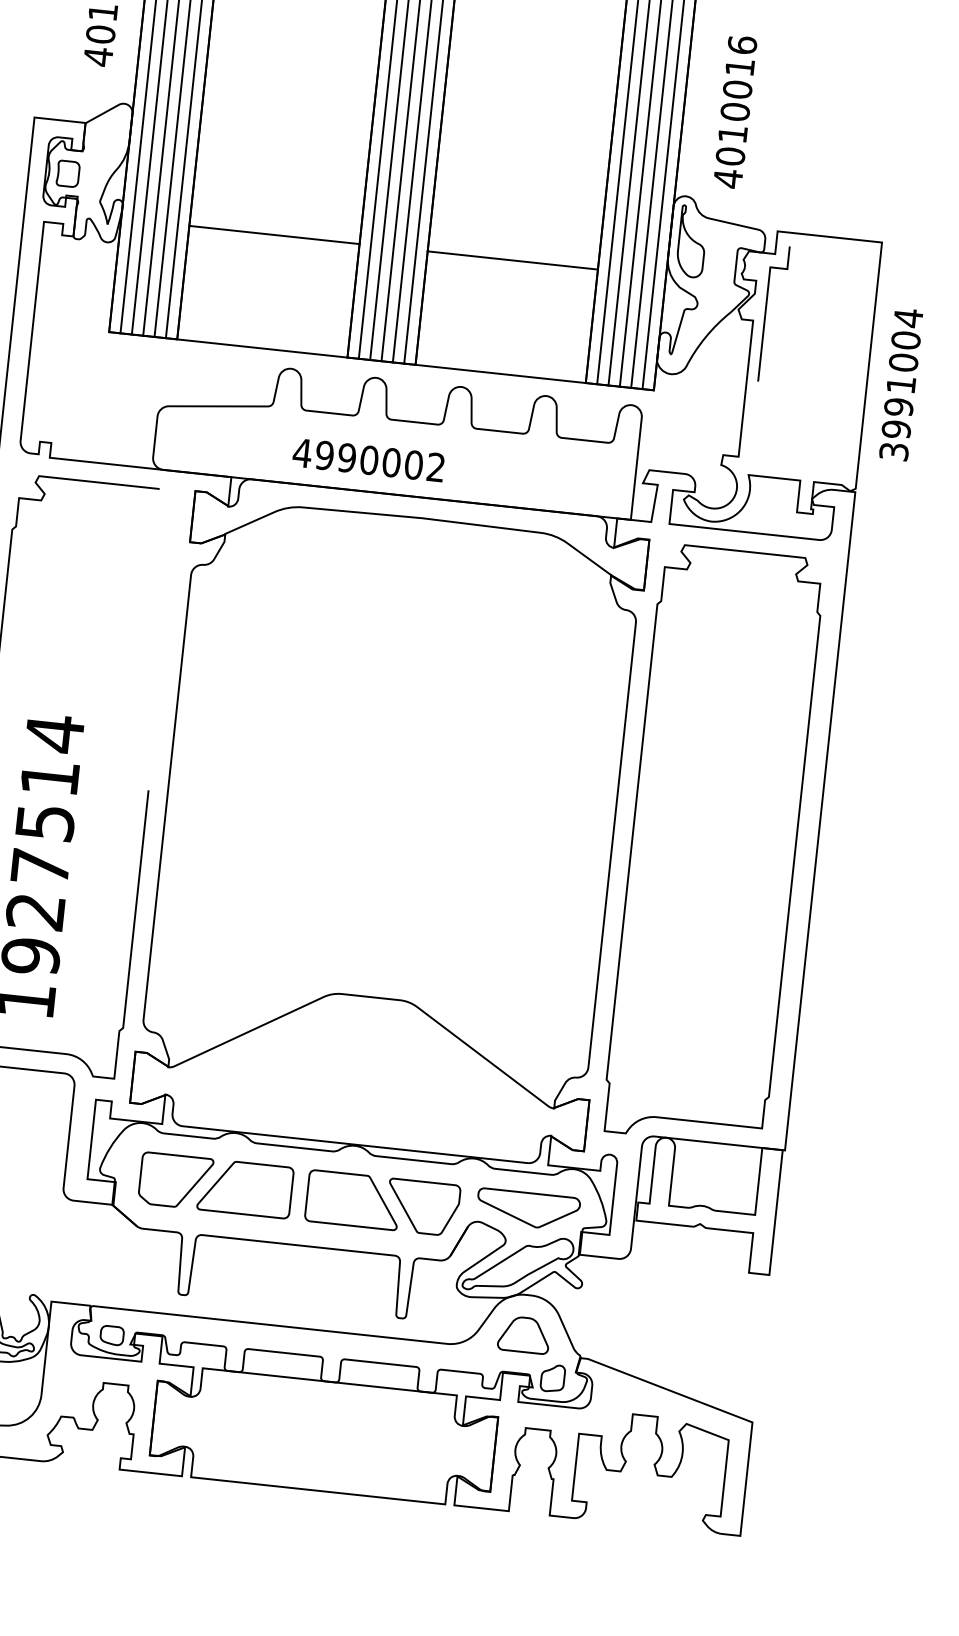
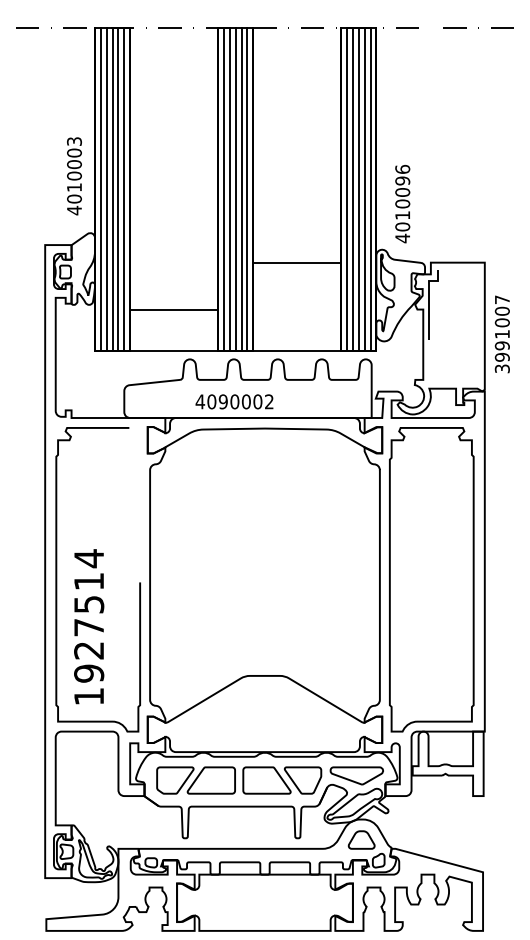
text: (739, 66) -> (402, 180), 4010016 -> 4010096
line: (275, 234) -> (174, 309), moved
line: (513, 259) -> (297, 262), moved
text: (908, 317) -> (502, 299), 3991004 -> 3991007
text: (324, 454) -> (211, 401), 4990002 -> 4090002

